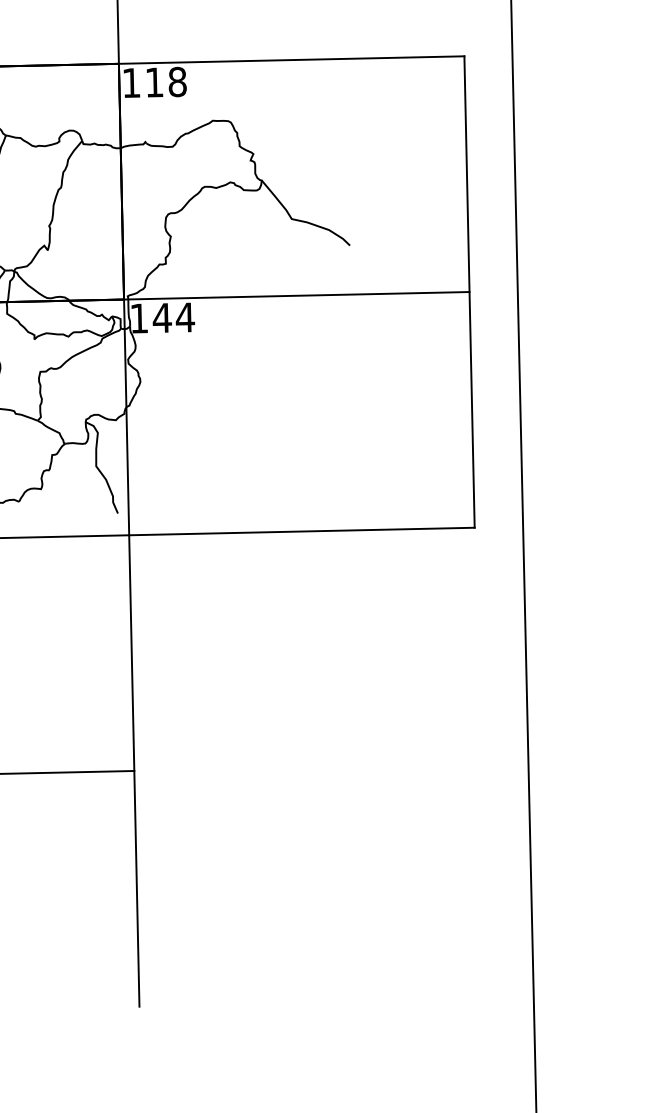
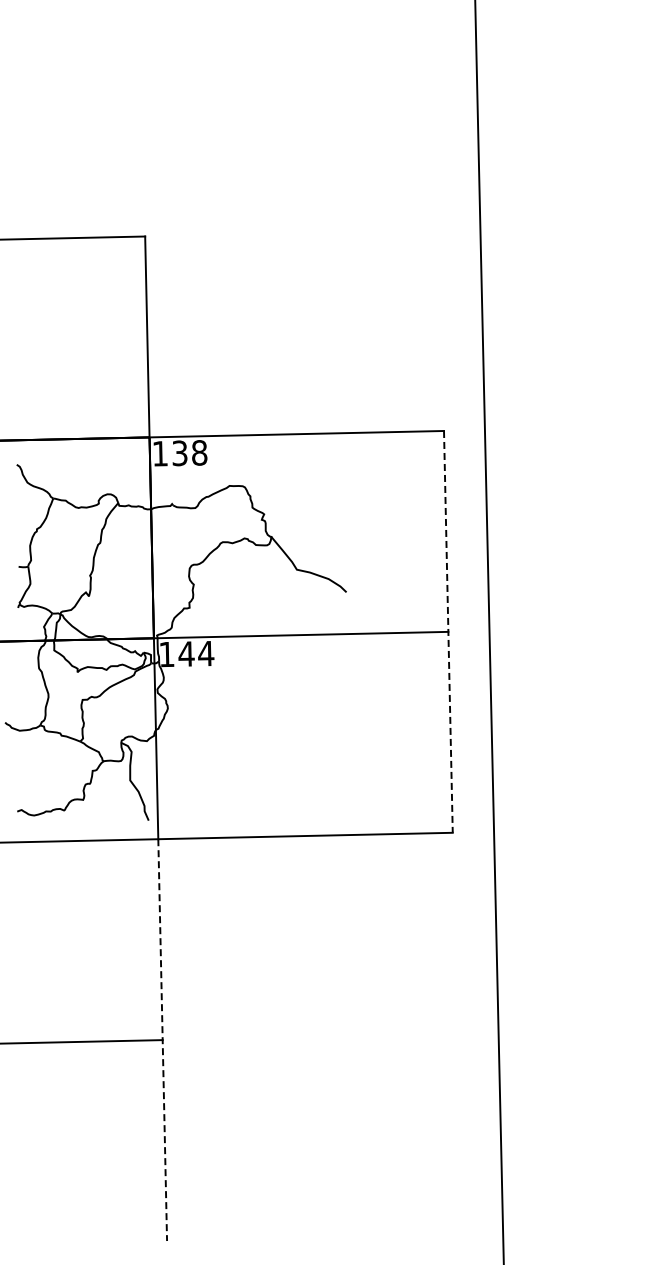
text: (154, 82) -> (179, 453), 118 -> 138
line: (469, 291) -> (448, 631), solid -> dashed
line: (134, 771) -> (162, 1040), solid -> dashed

